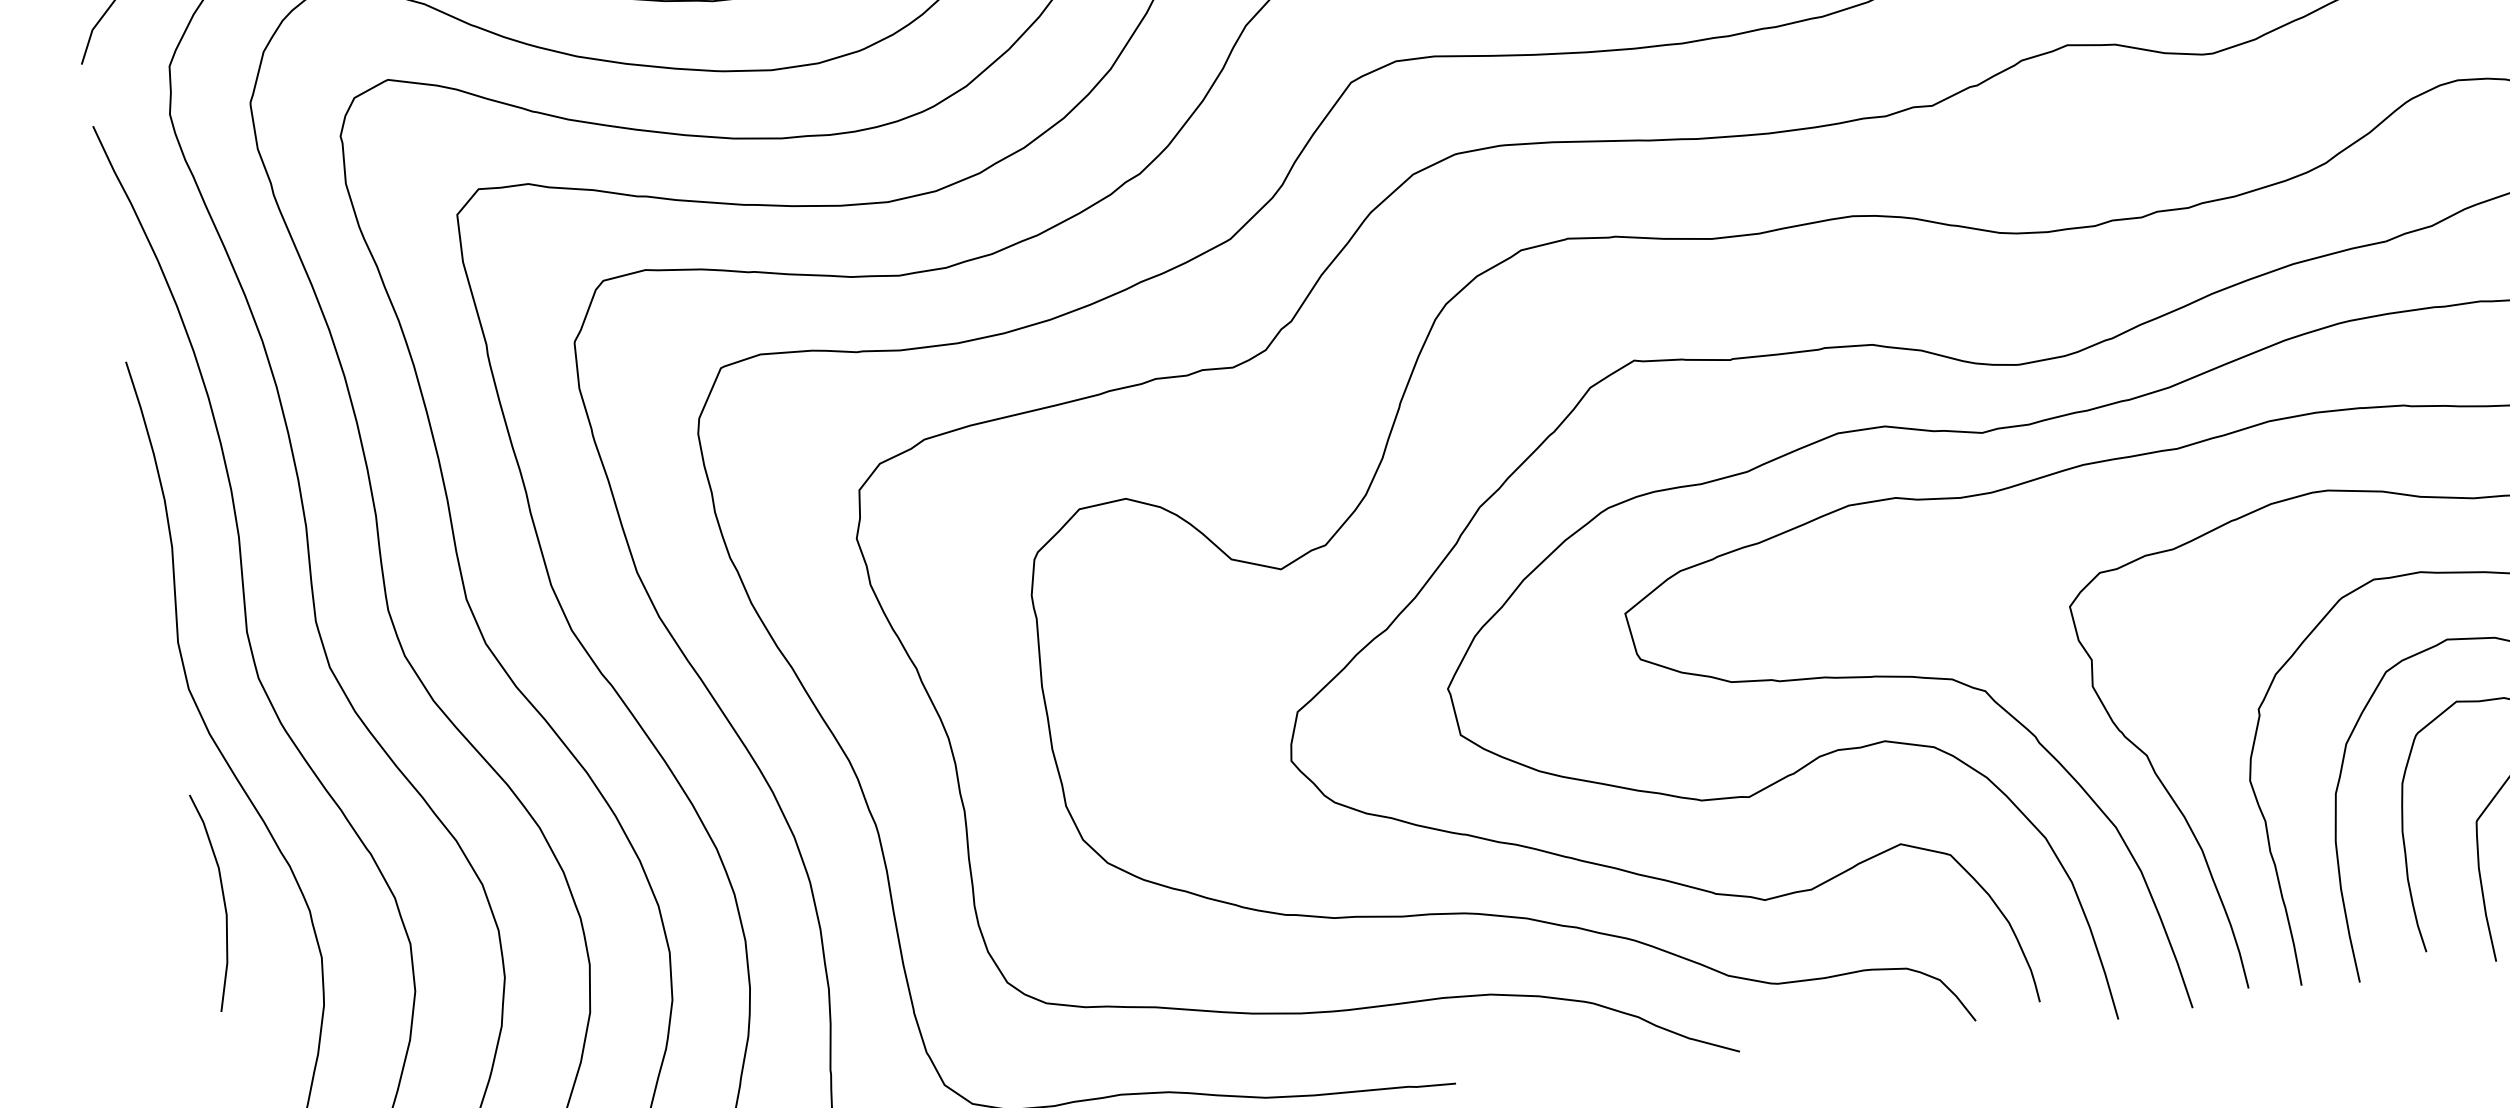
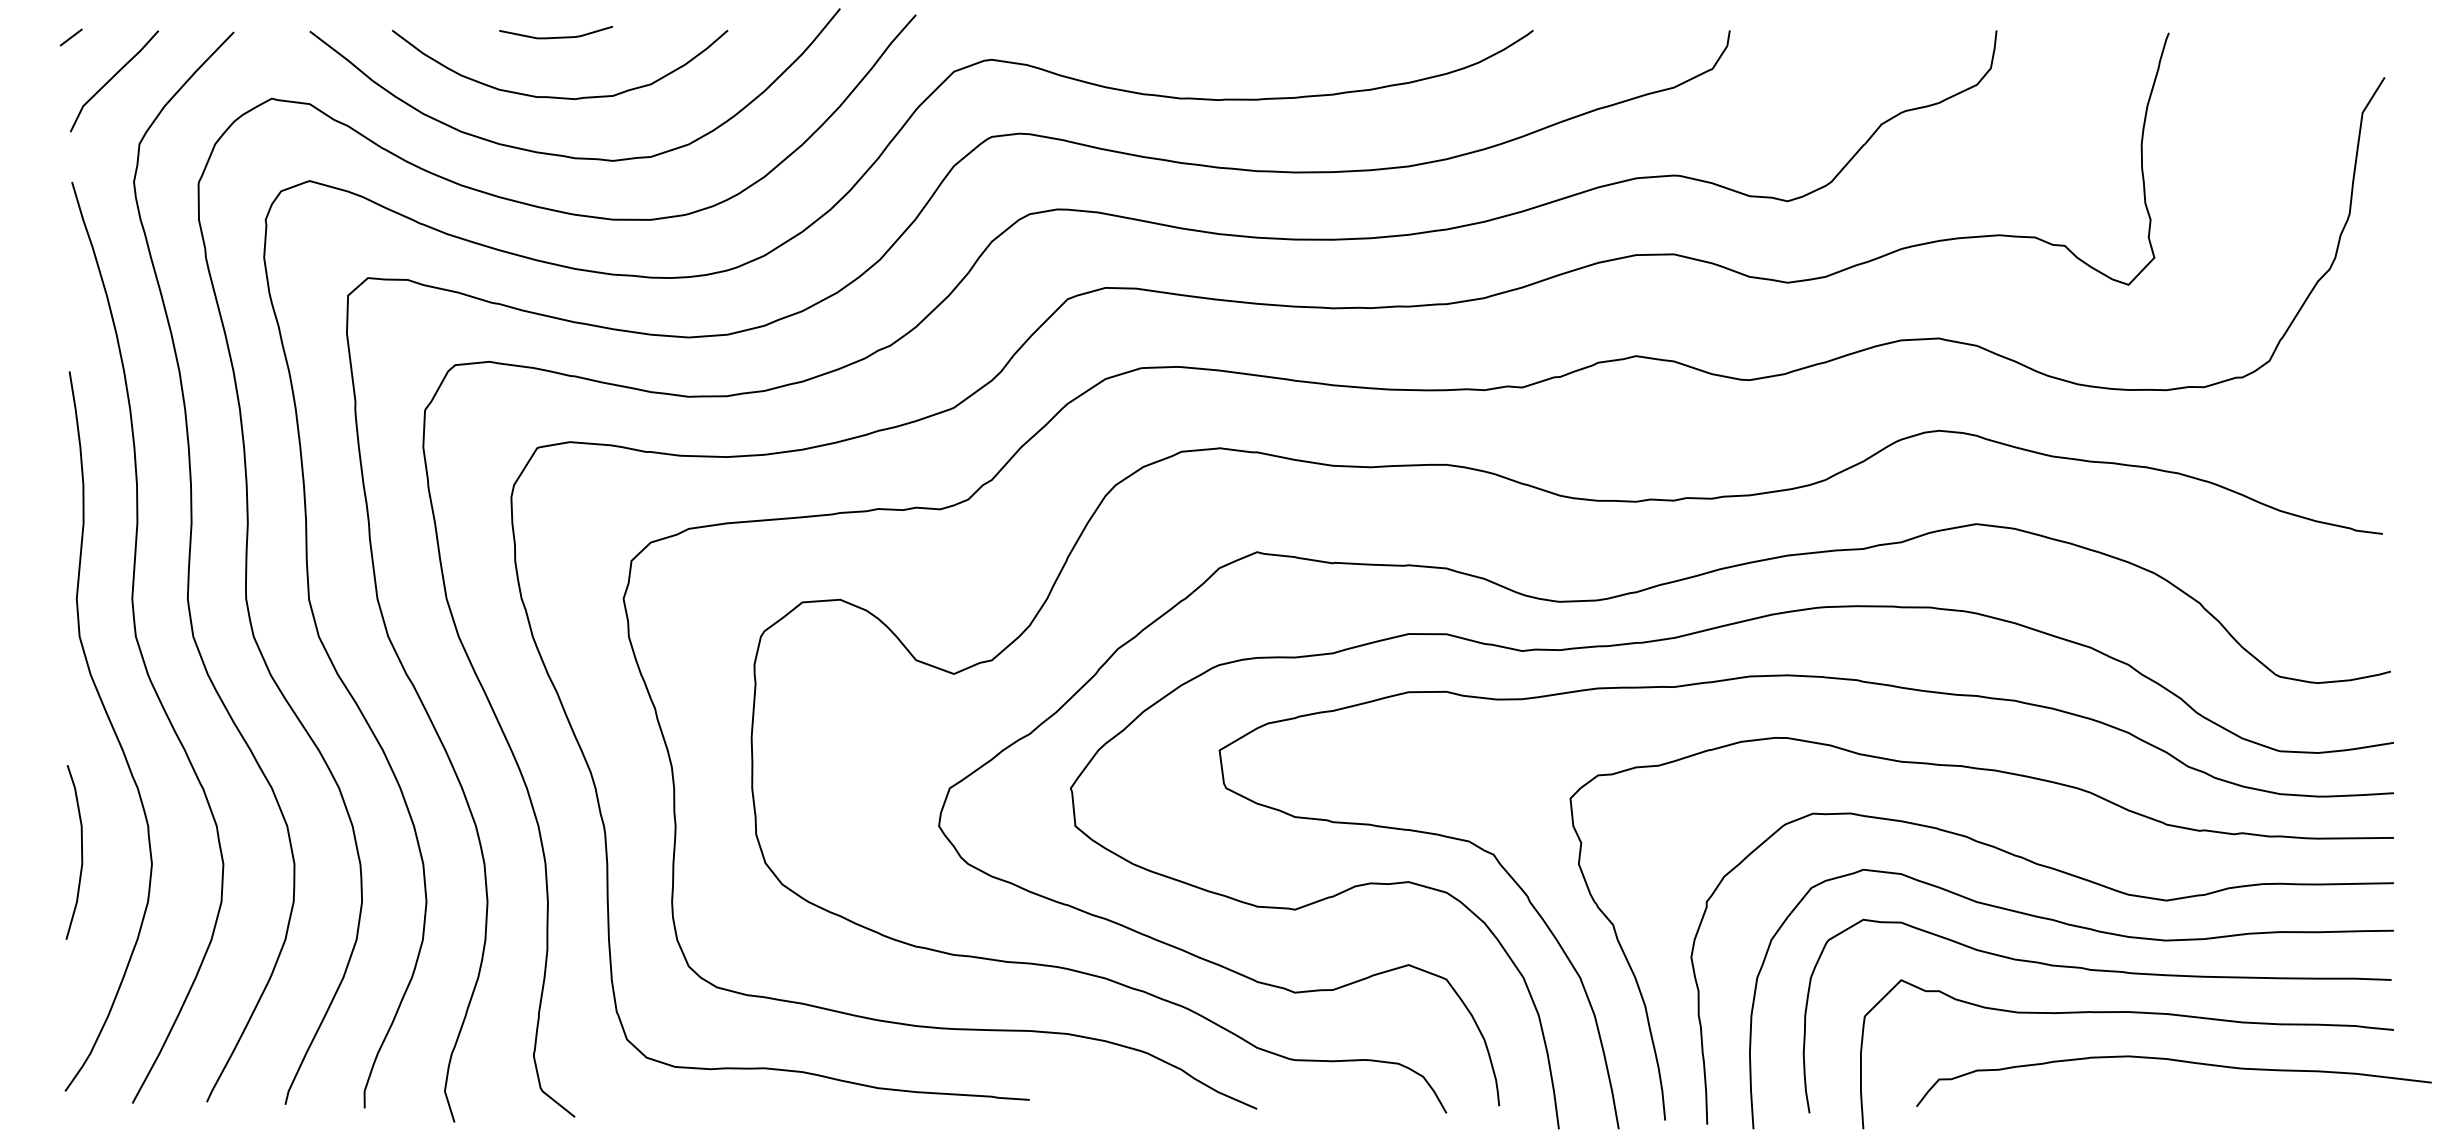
curve: (223, 900) -> (81, 852), moved

